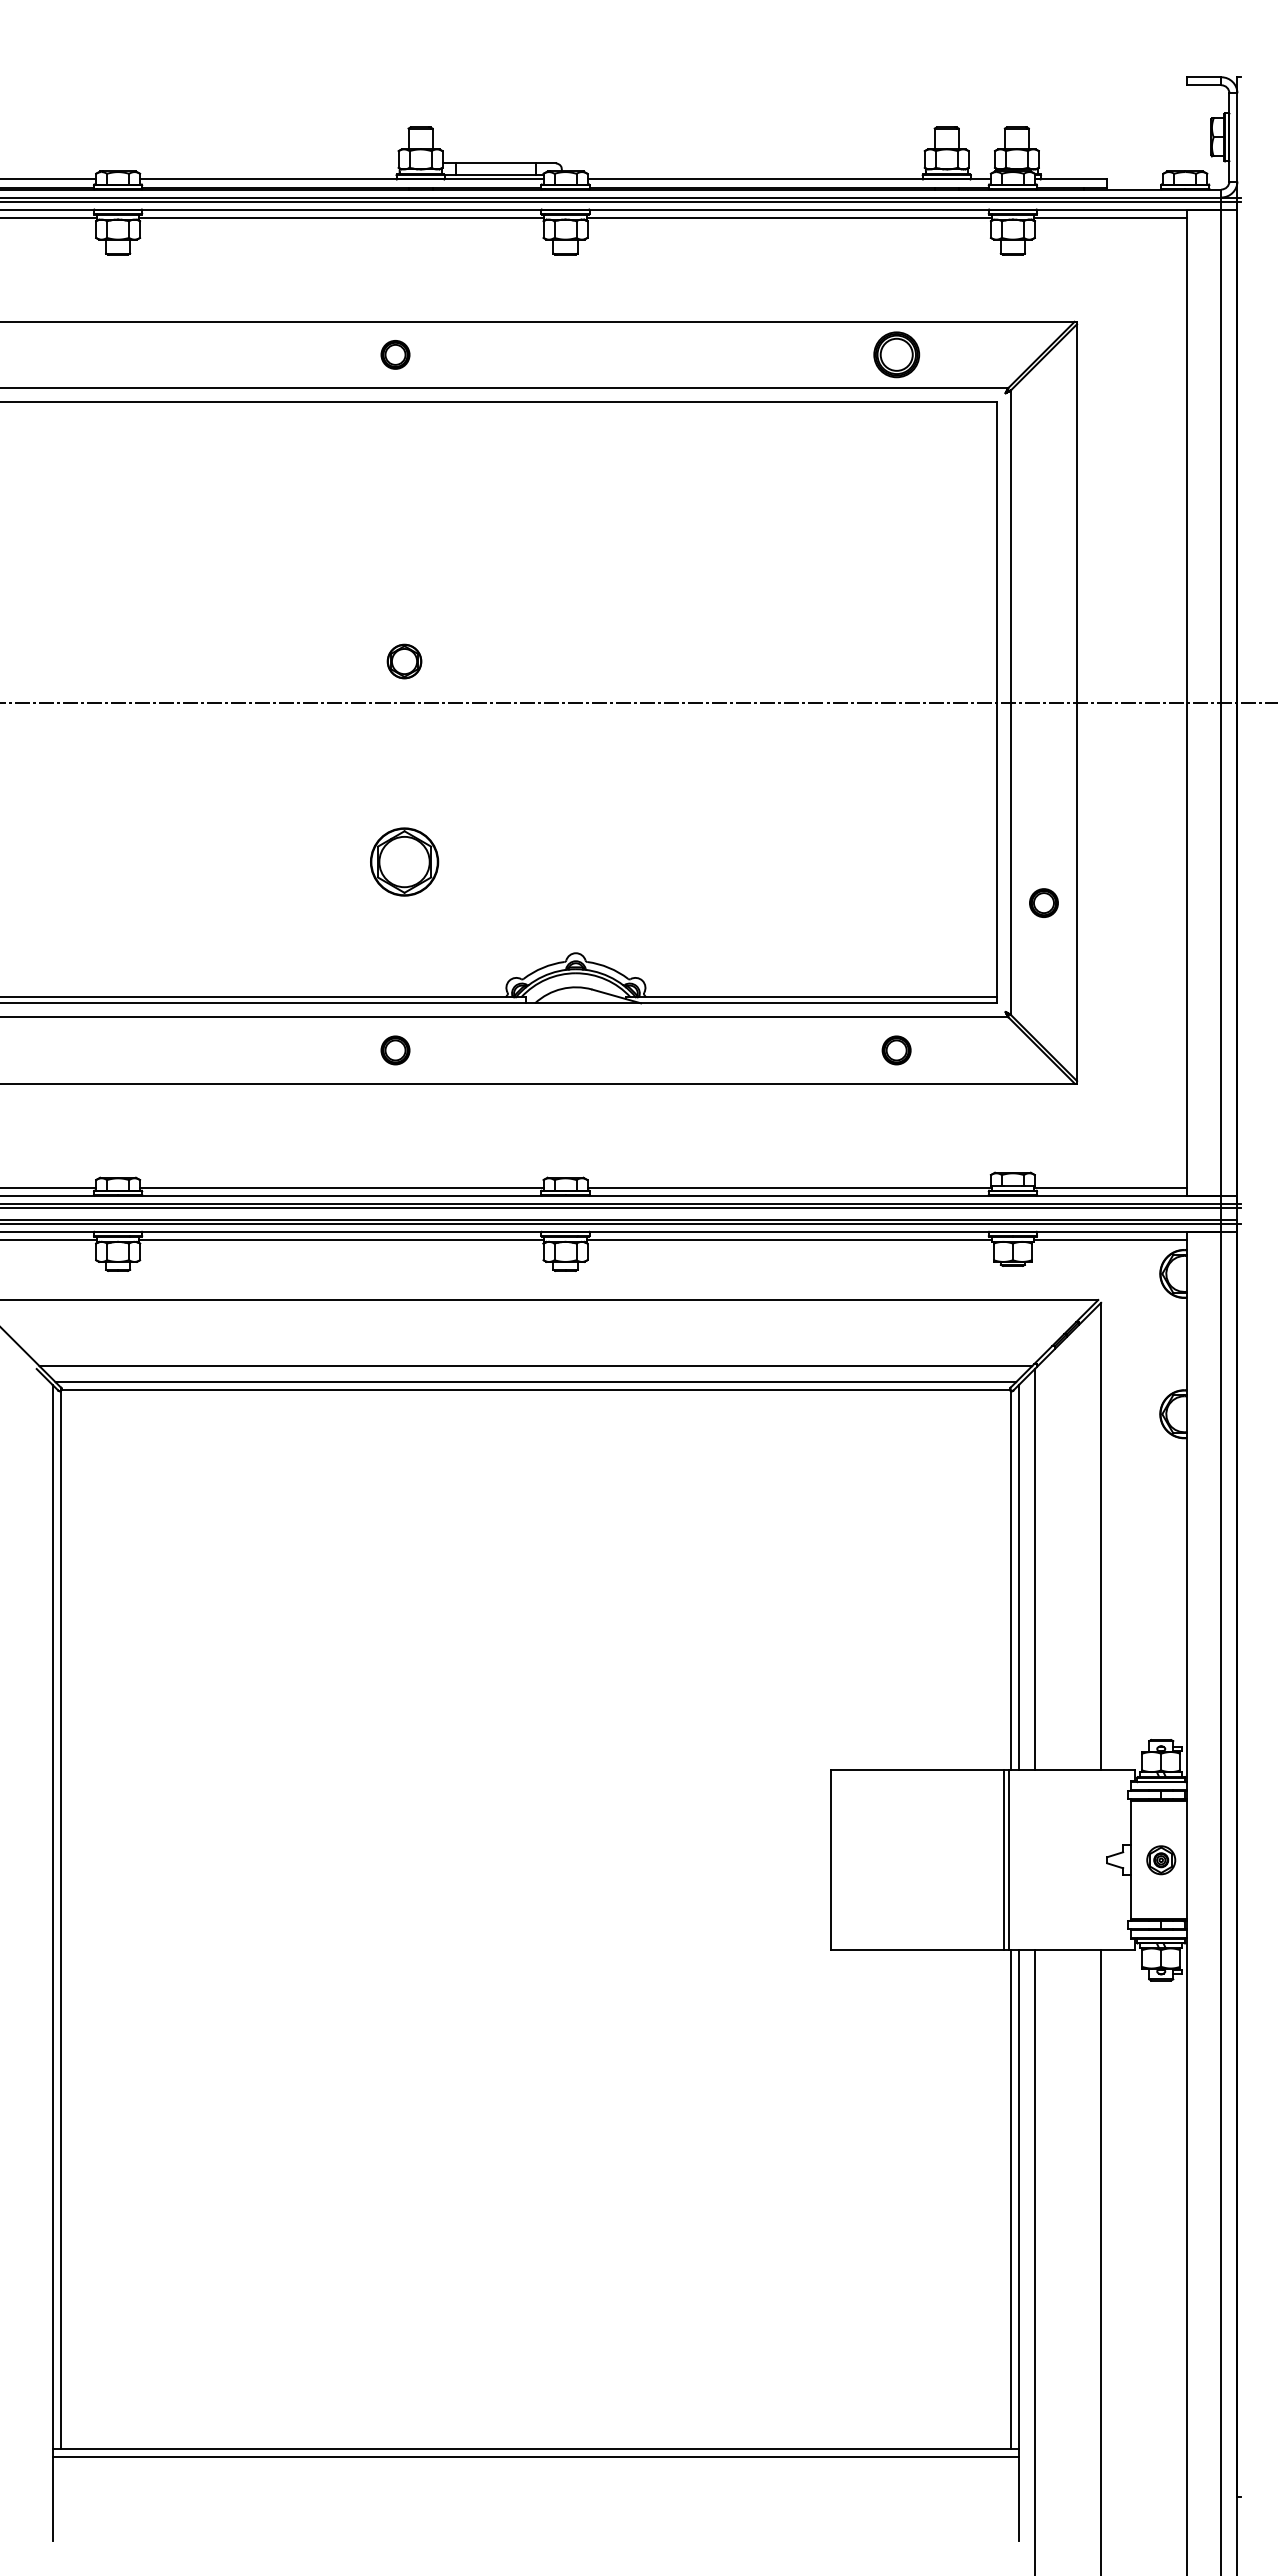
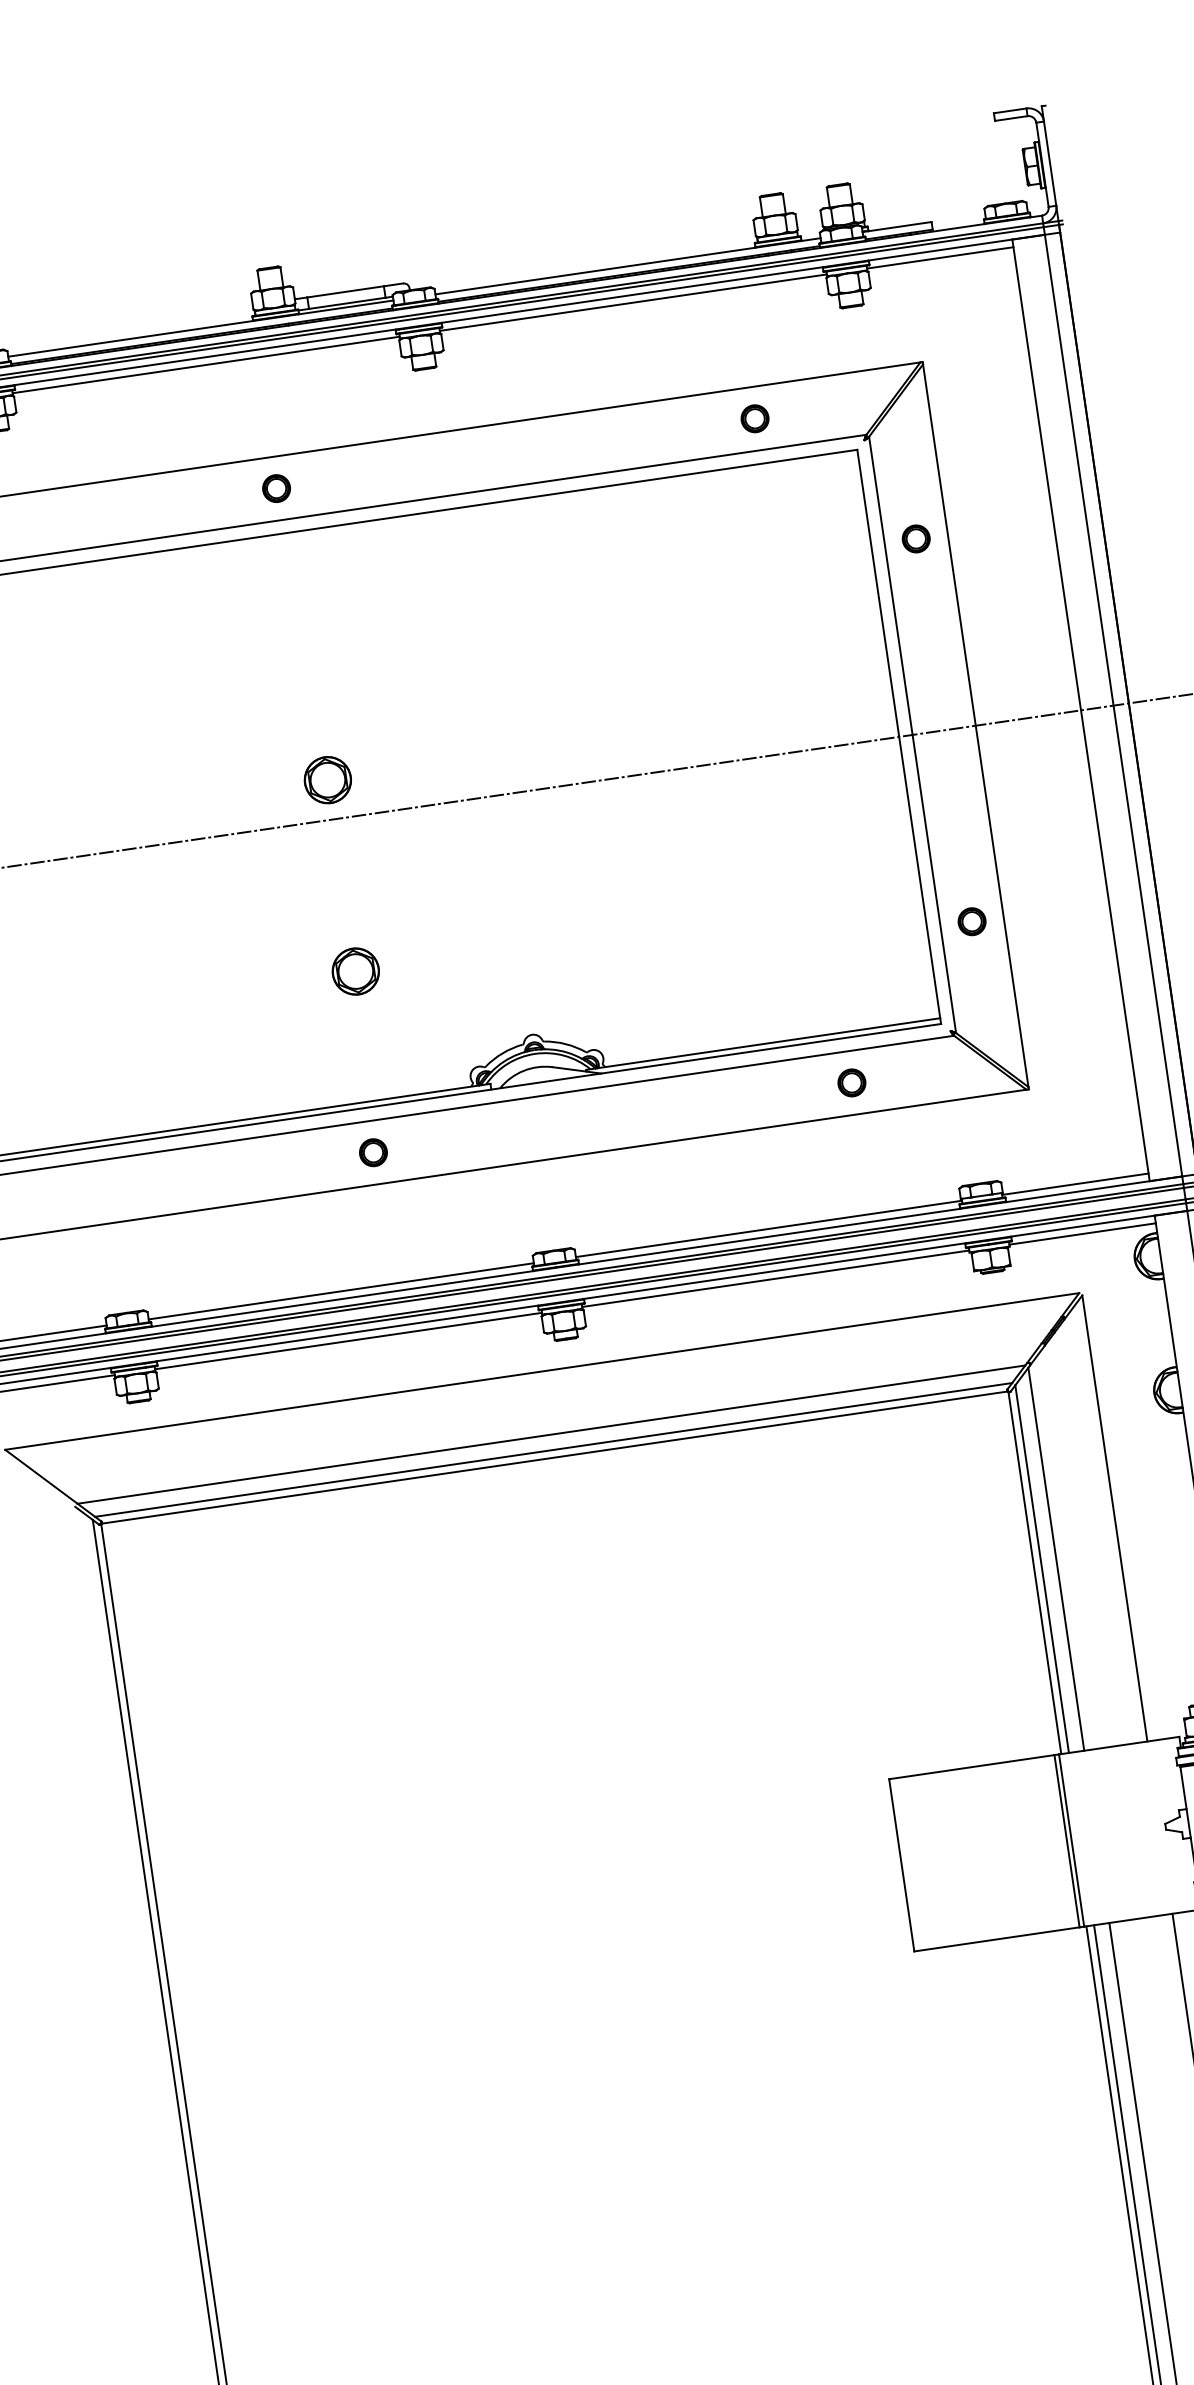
part: (896, 354) -> (754, 418), size x0.62
part: (1043, 502) -> (915, 539), added
part: (404, 661) -> (327, 780), size x1.43
part: (404, 861) -> (355, 971), size x0.71

